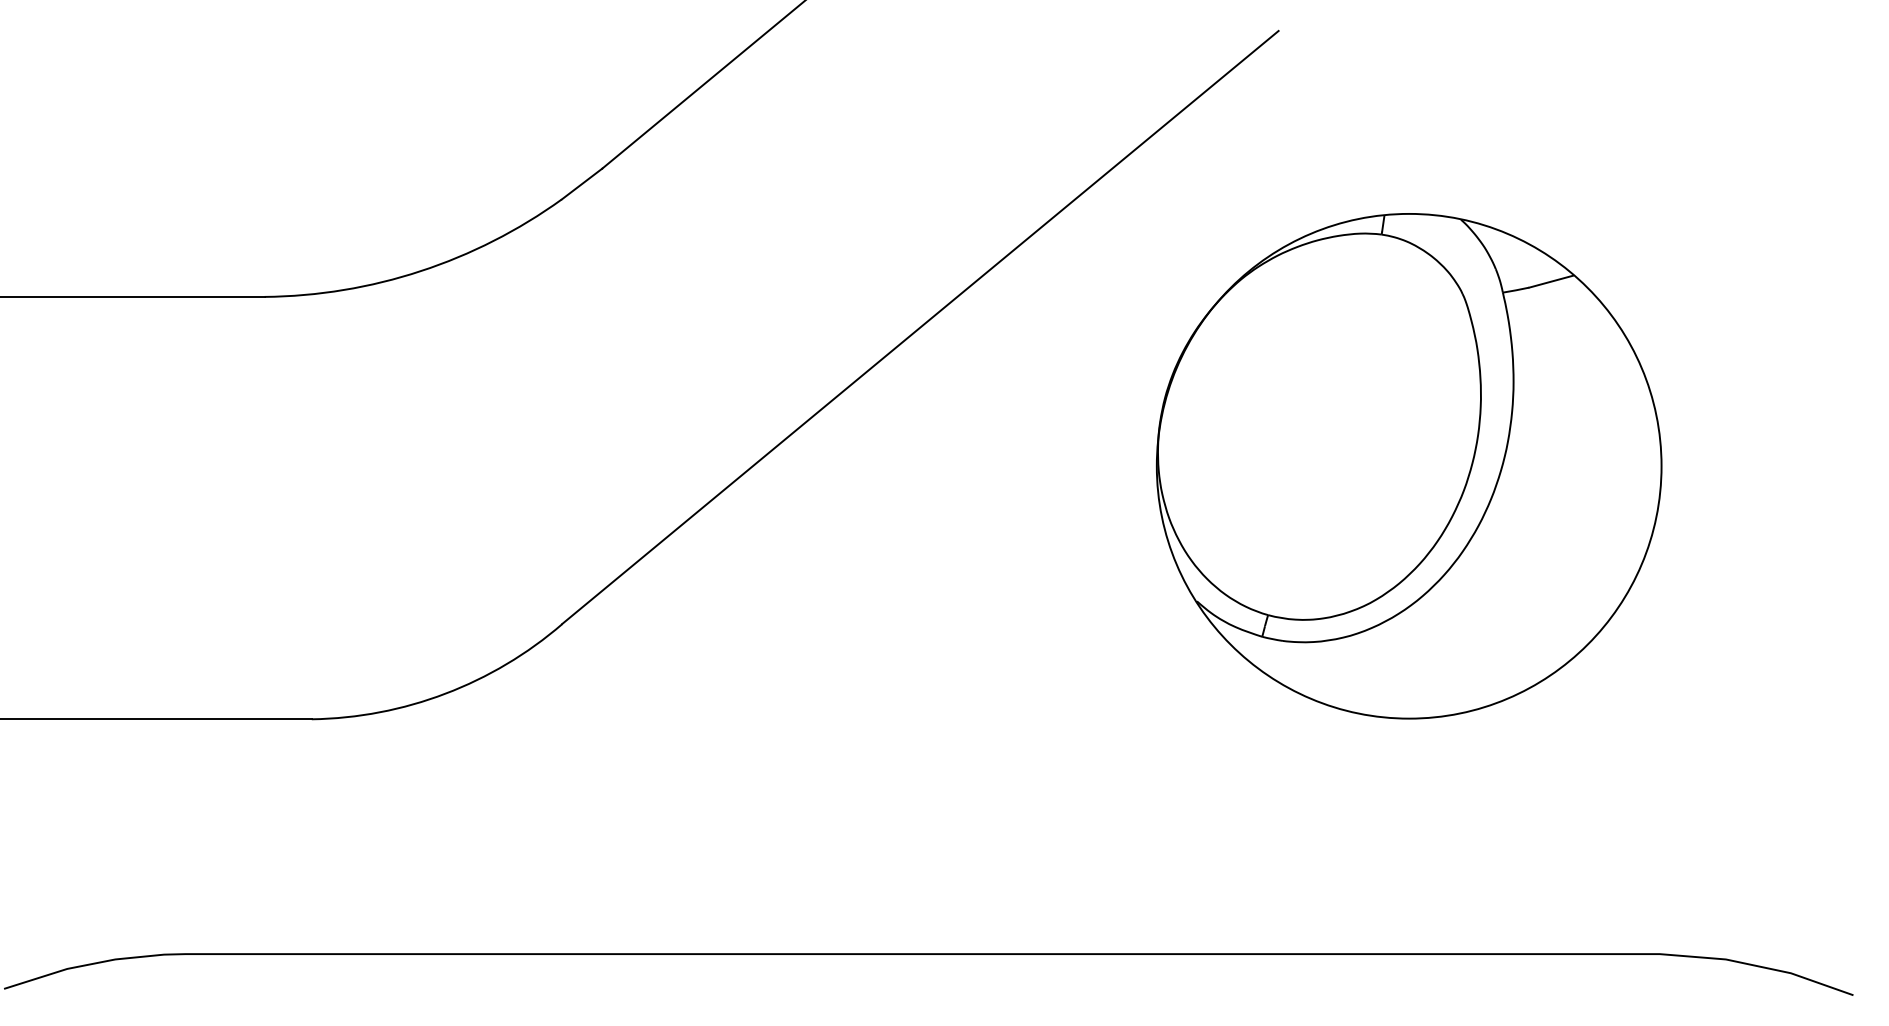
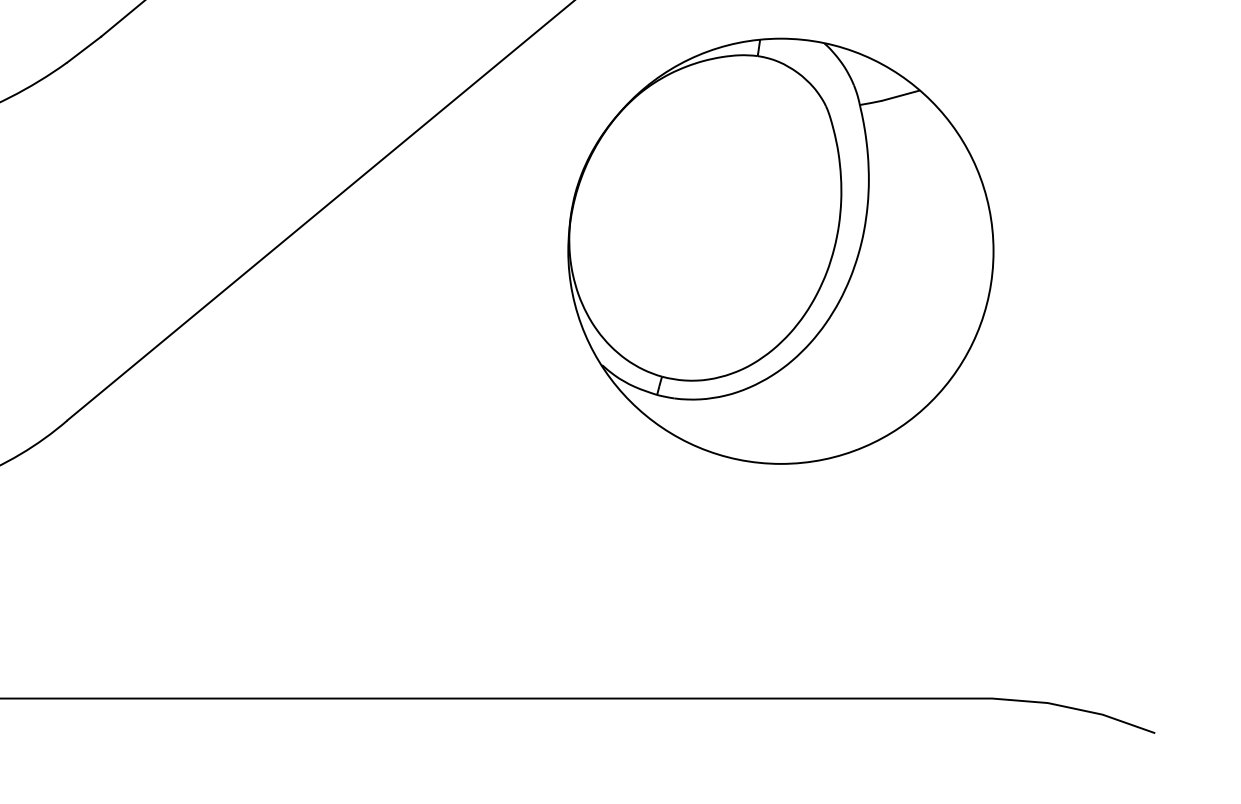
part: (1409, 466) -> (781, 251), moved

